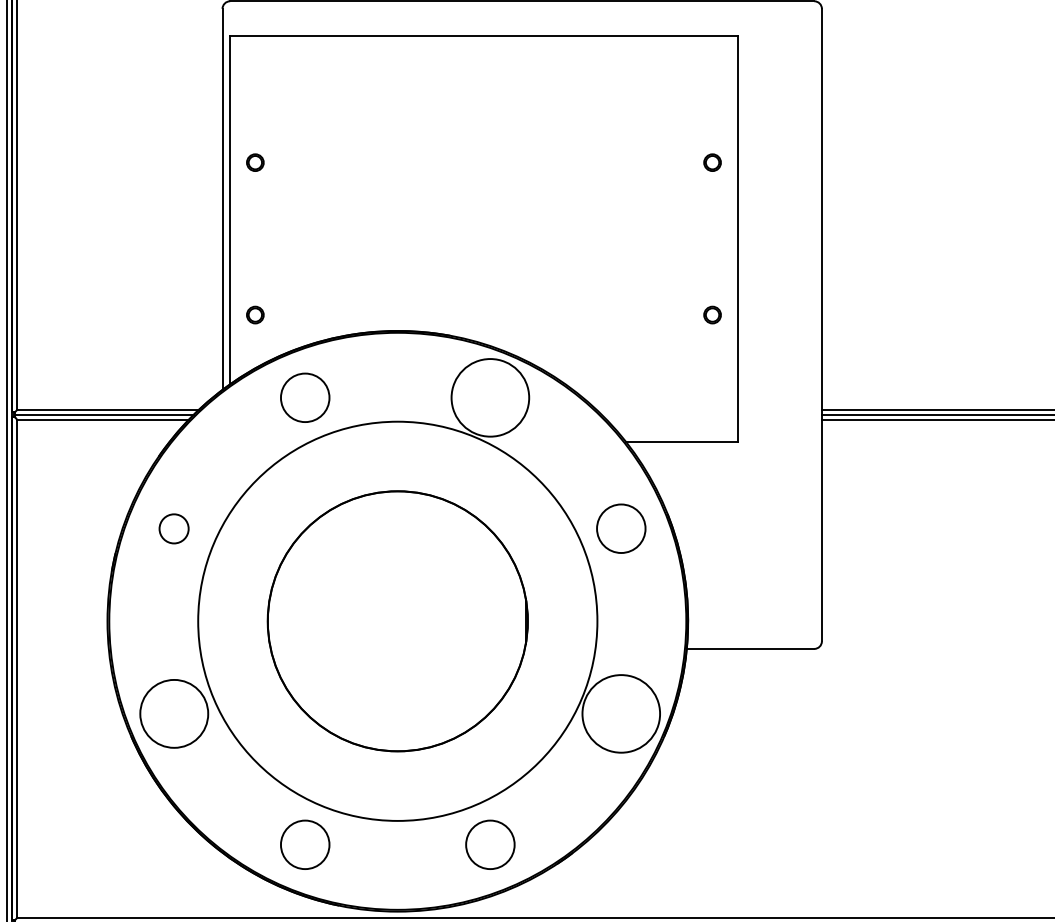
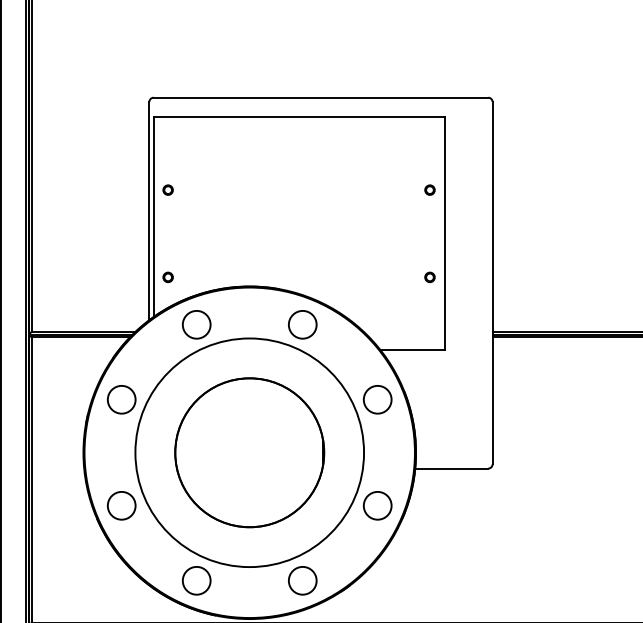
circle: (489, 397) -> (302, 324), size x0.62
circle: (173, 528) -> (121, 399), size x1.67
circle: (173, 713) -> (121, 505), size x0.71
circle: (620, 713) -> (377, 505), size x0.62

